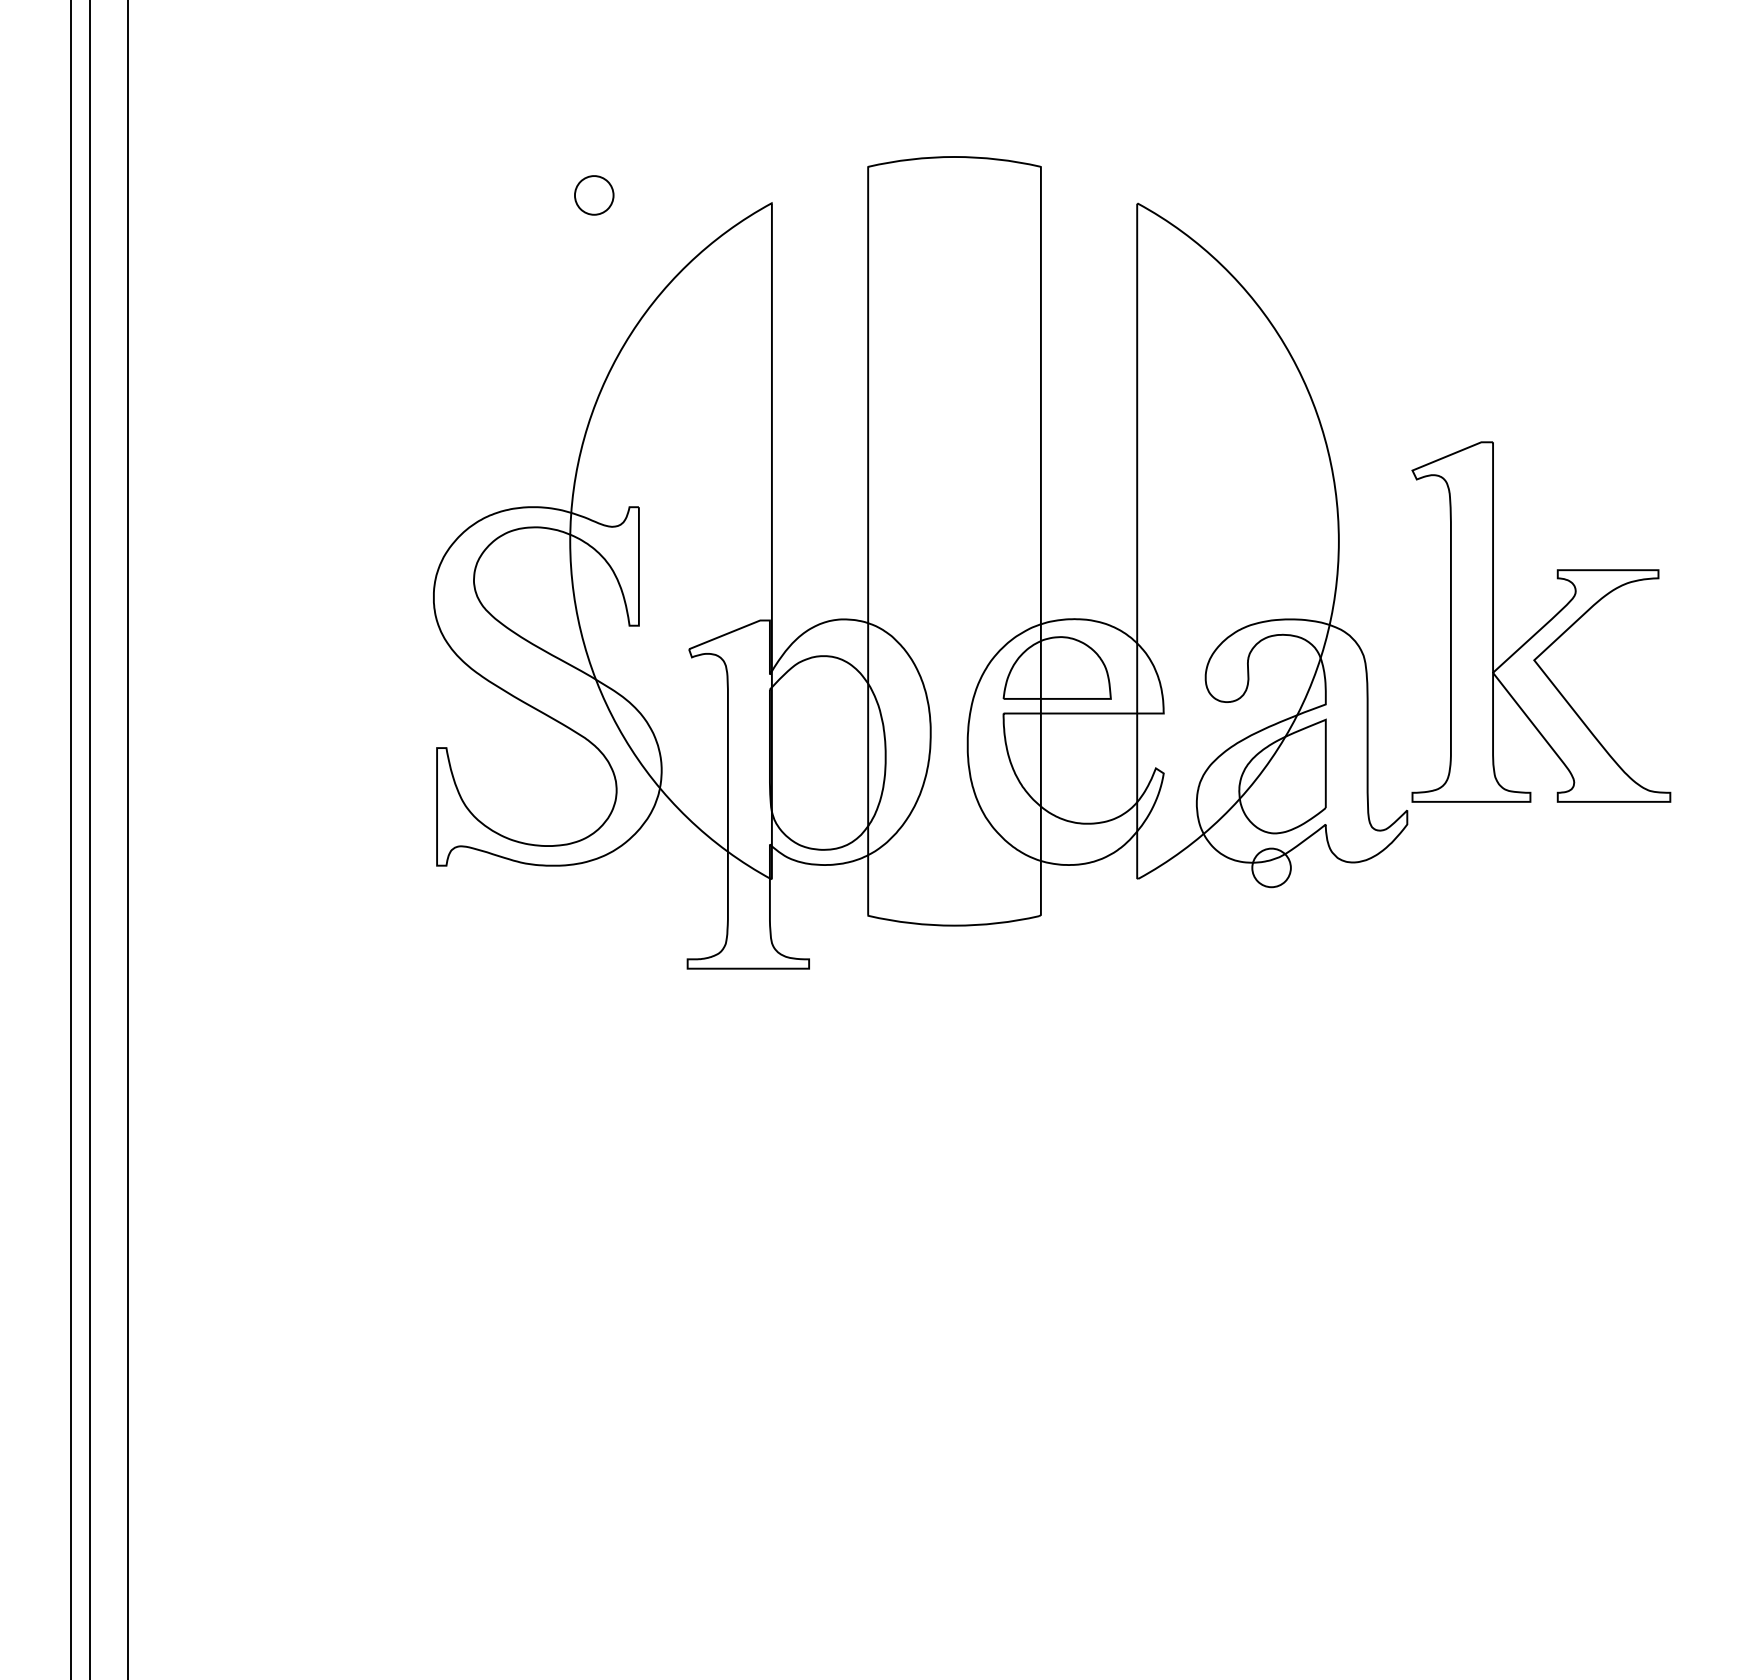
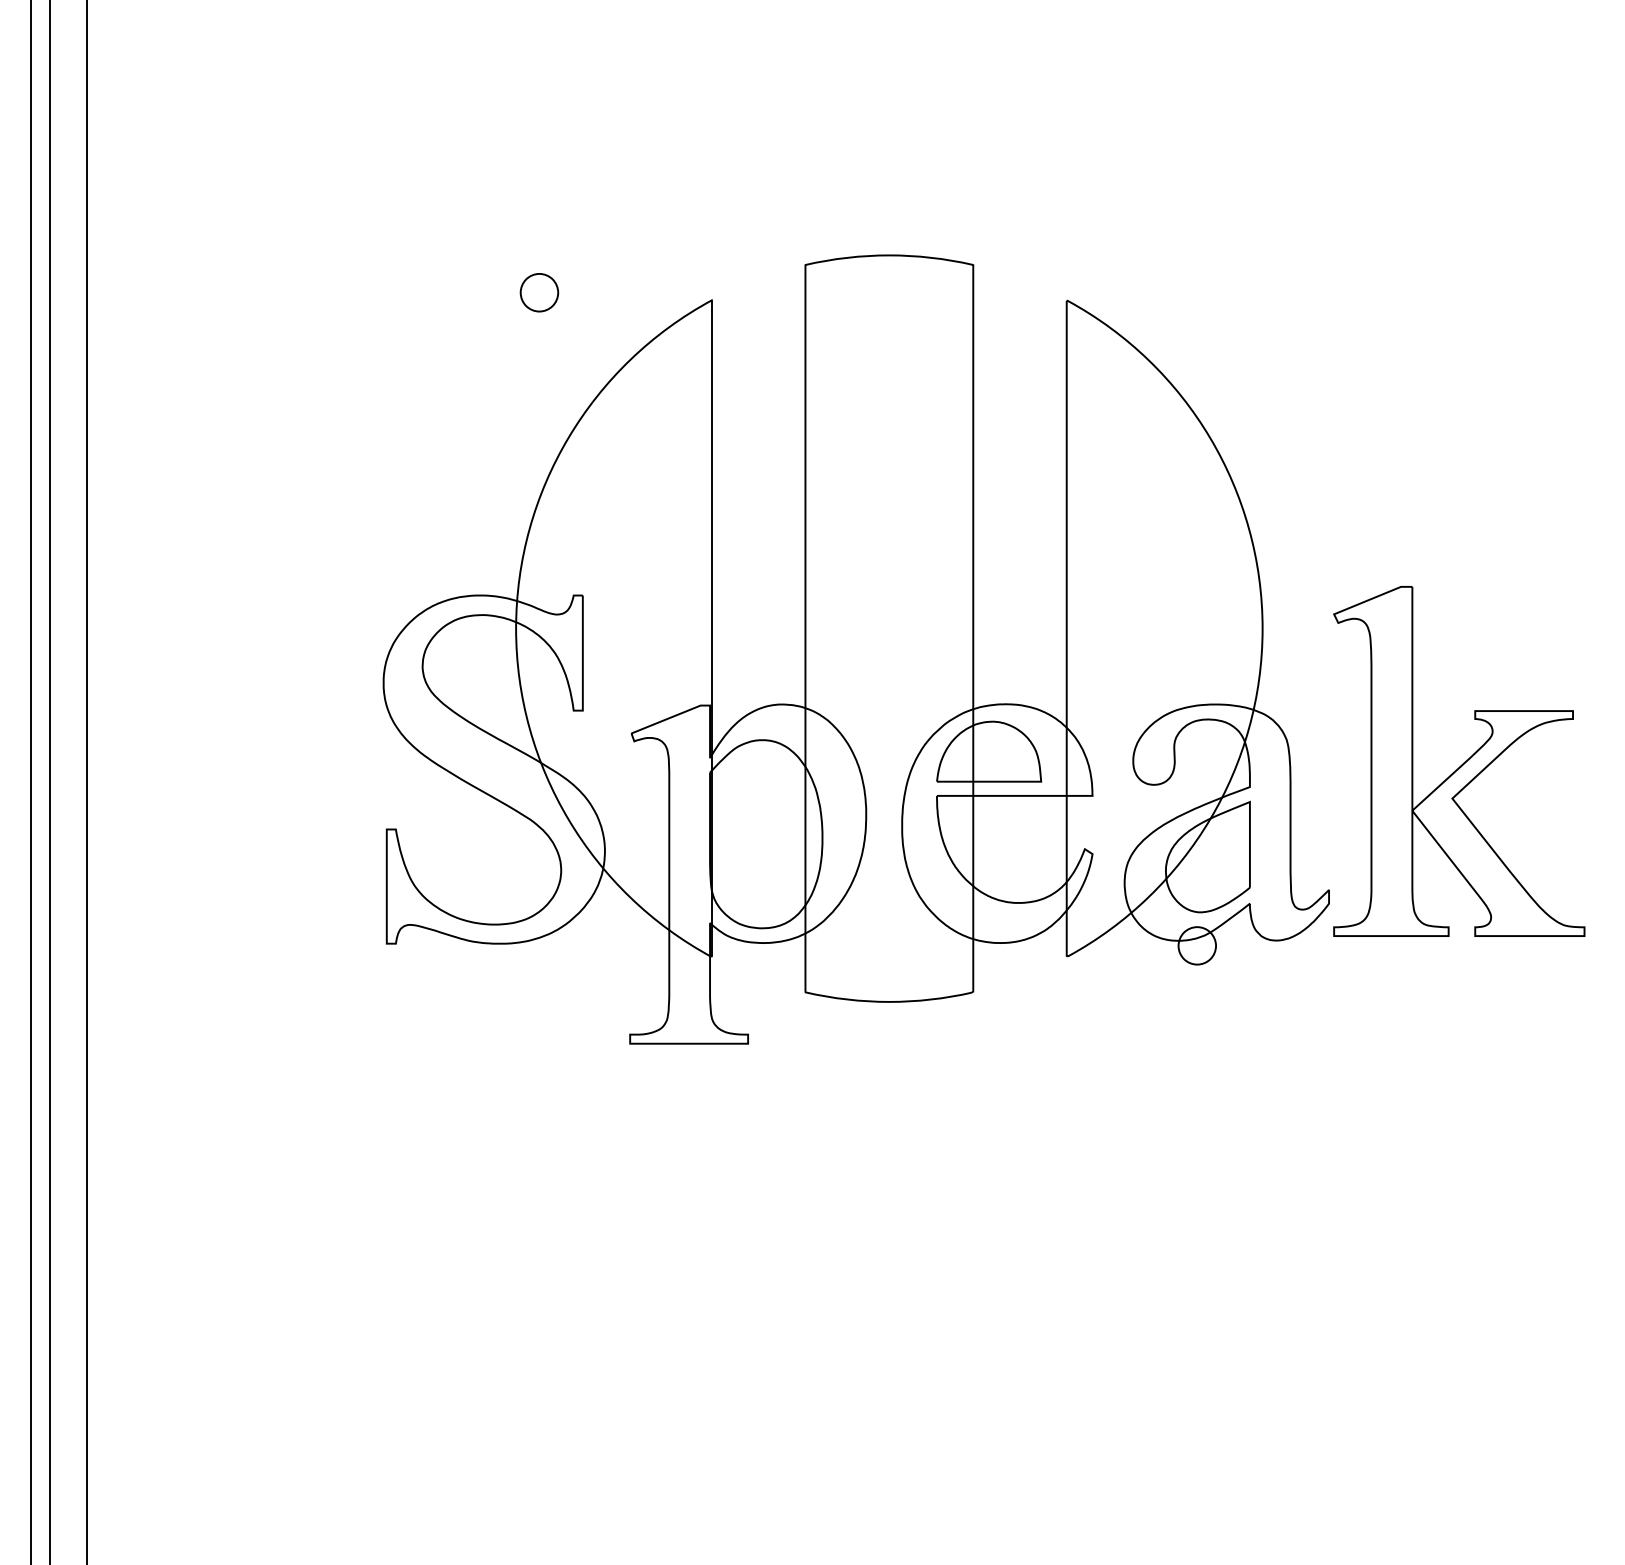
part: (1541, 621) -> (1459, 760), moved

